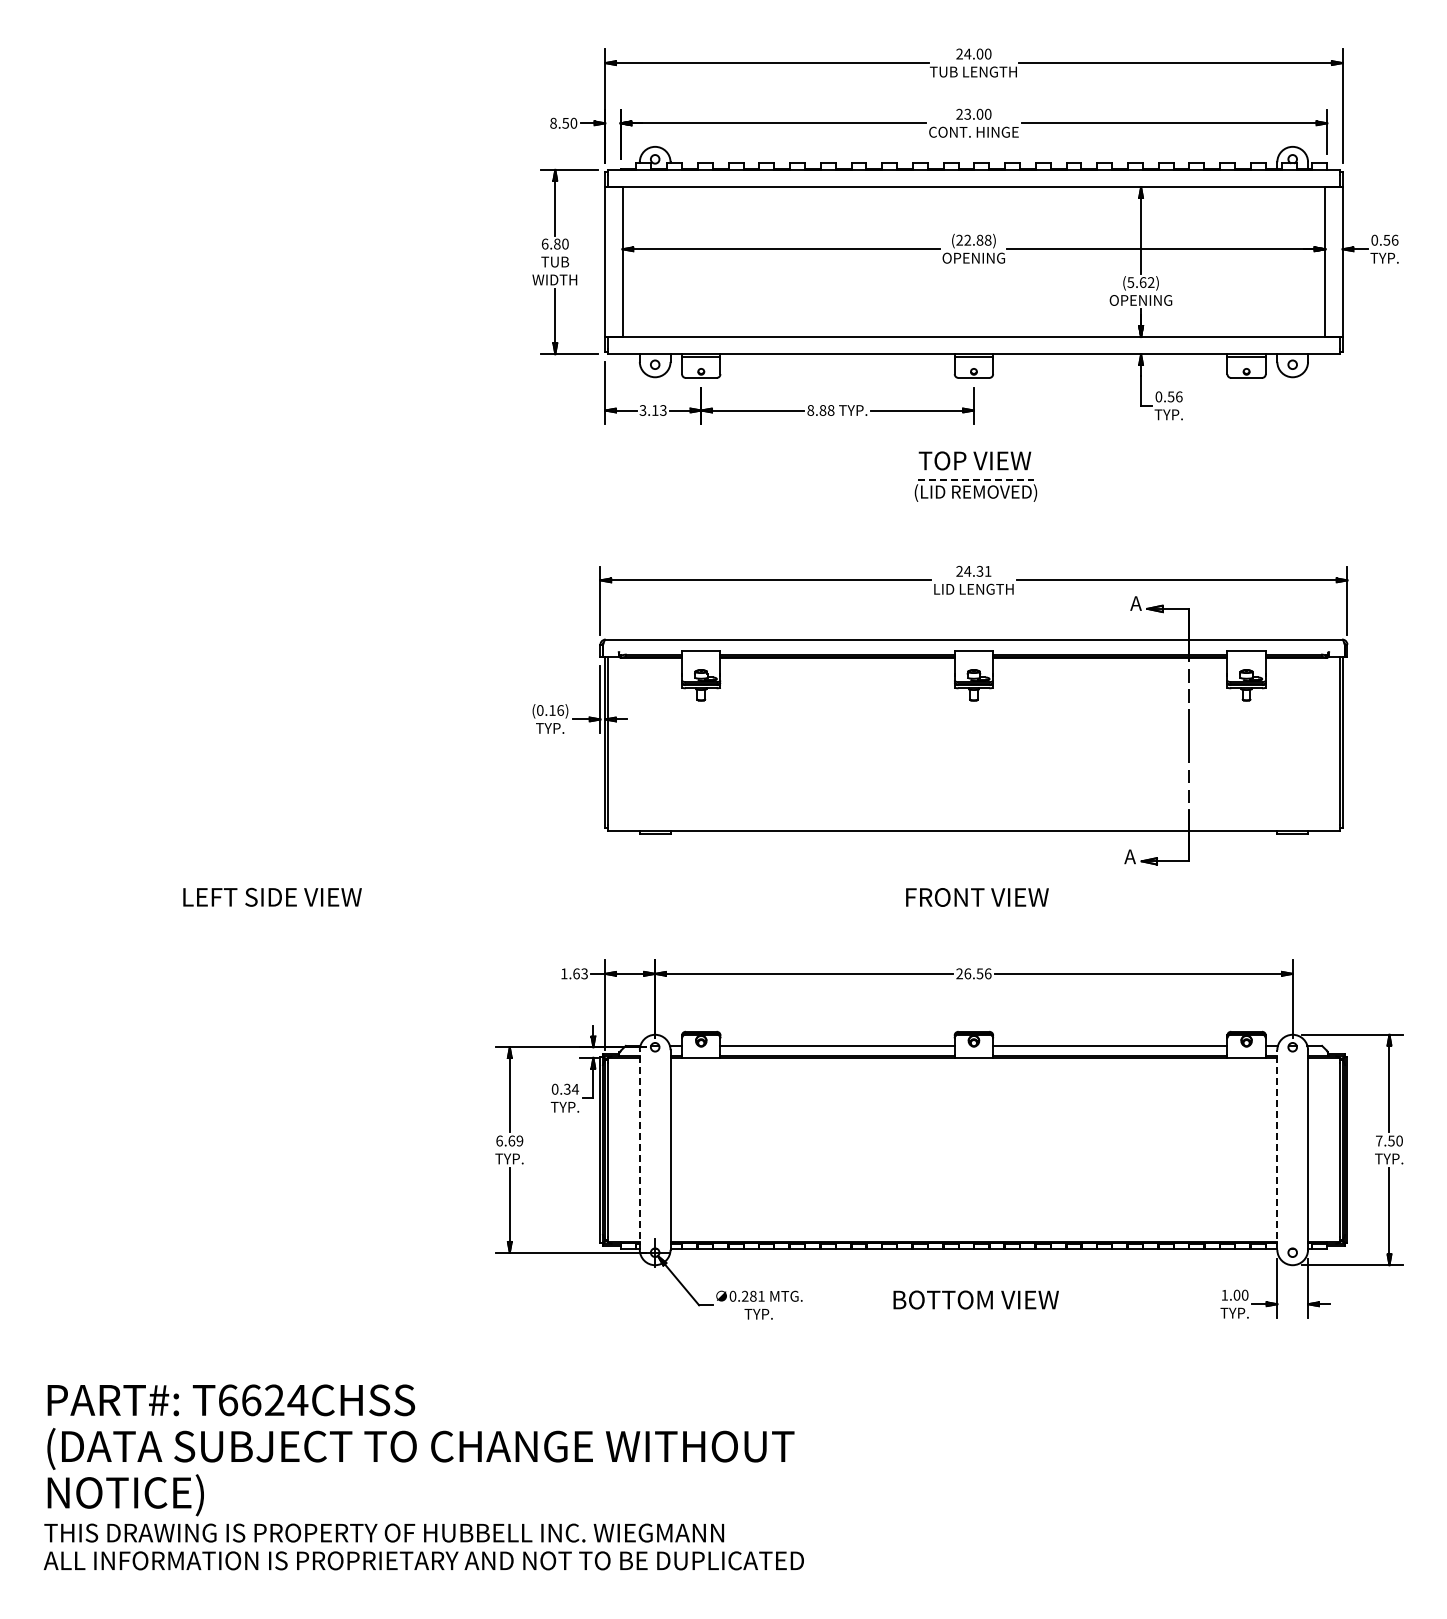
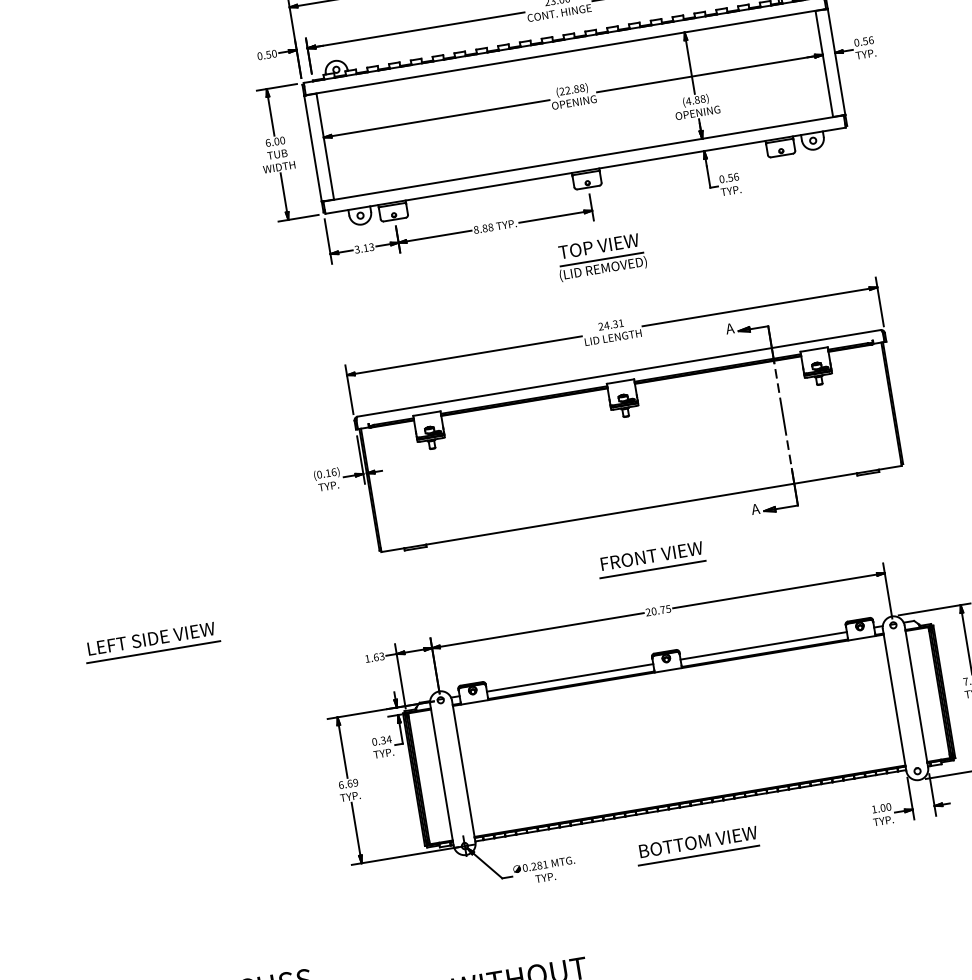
text: (553, 123) -> (259, 56), 8.50 -> 0.50
text: (557, 244) -> (277, 141), 6.80 -> 6.00
text: (1140, 282) -> (695, 100), (5.62) -> (4.88)
line: (976, 479) -> (602, 259), dashed -> solid
line: (272, 916) -> (153, 652), added
line: (975, 916) -> (652, 569), added
text: (977, 973) -> (660, 610), 26.56 -> 20.75
line: (639, 1150) -> (441, 775), dashed -> solid
line: (1277, 1150) -> (894, 700), dashed -> solid
line: (973, 1318) -> (698, 855), added

